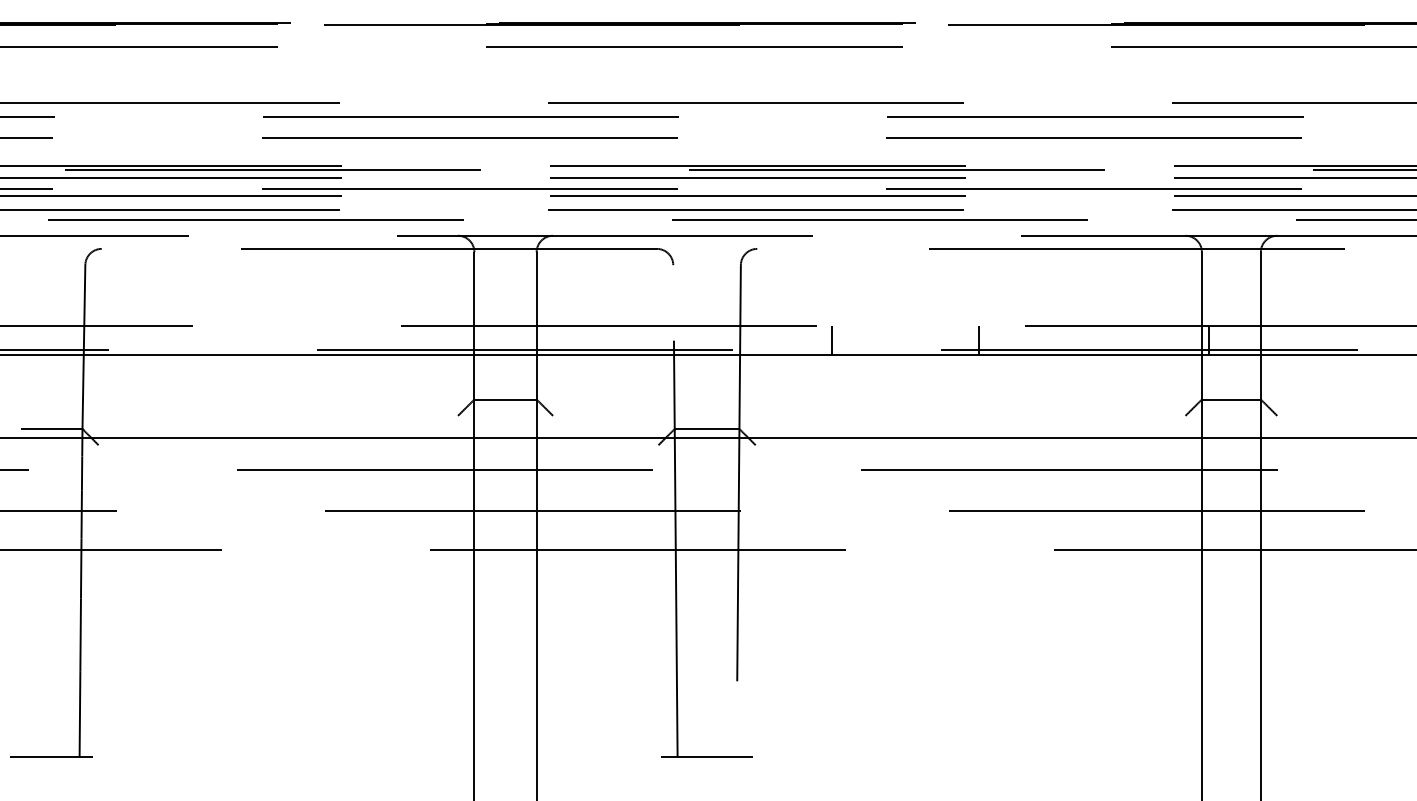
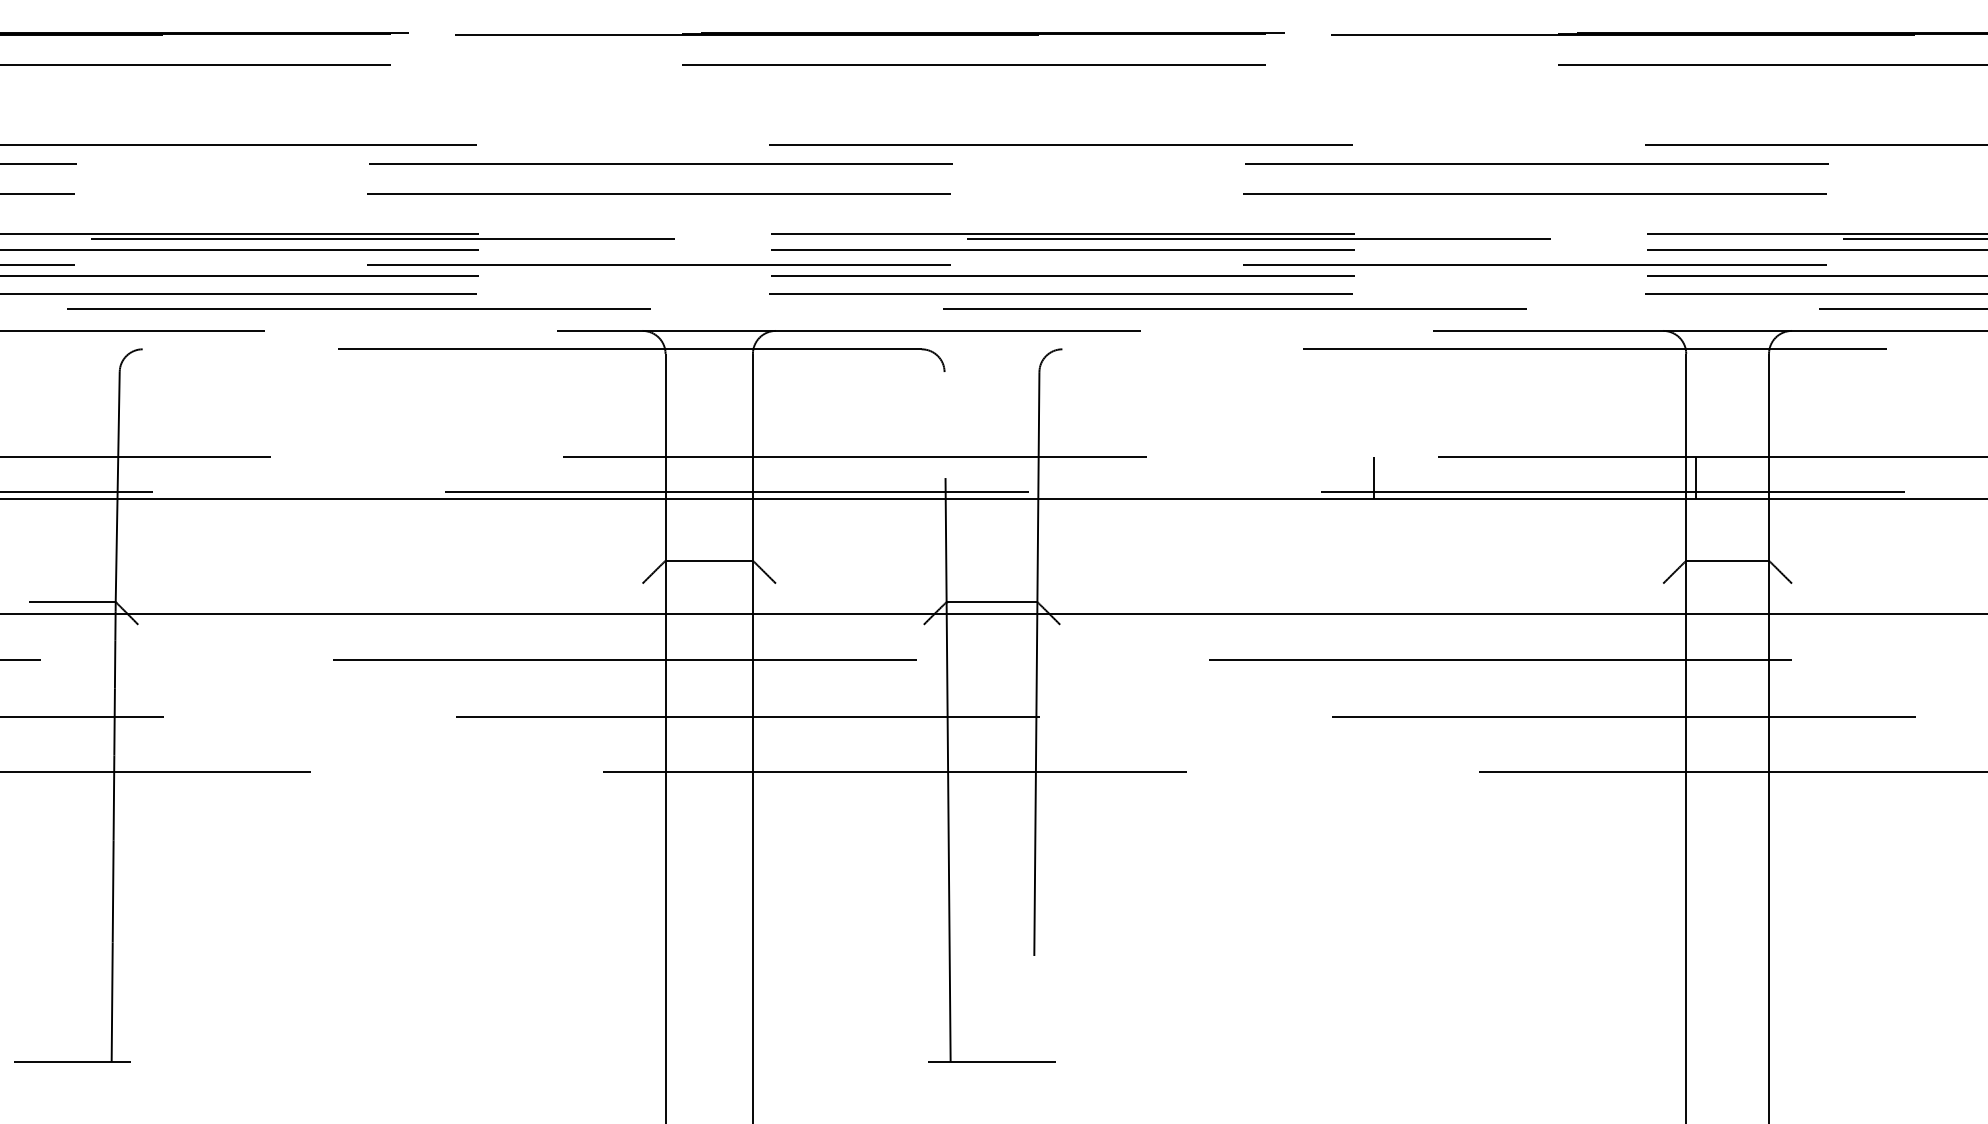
line: (831, 340) -> (1166, 477), removed

